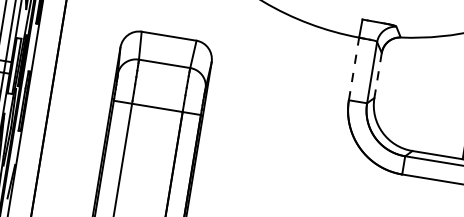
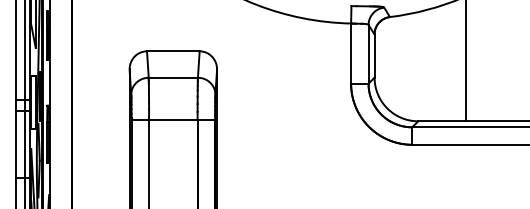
line: (354, 68) -> (351, 53), dashed -> solid
line: (377, 76) -> (374, 56), dashed -> solid

